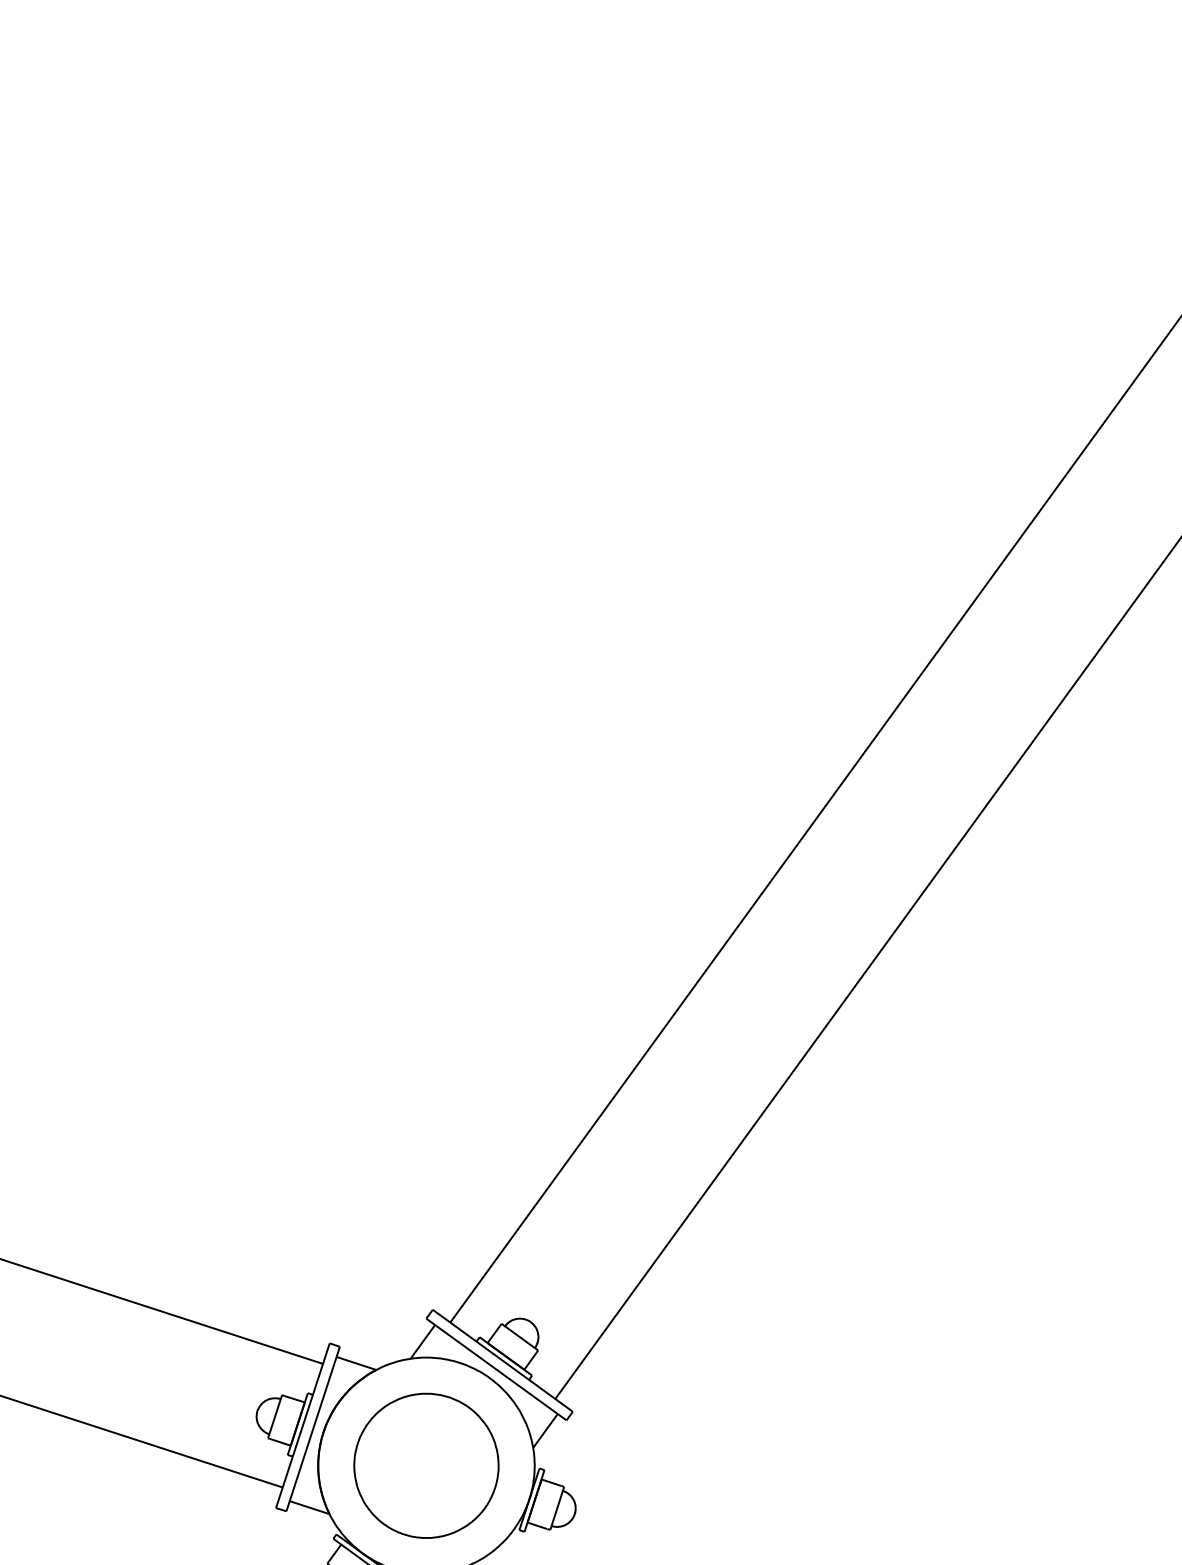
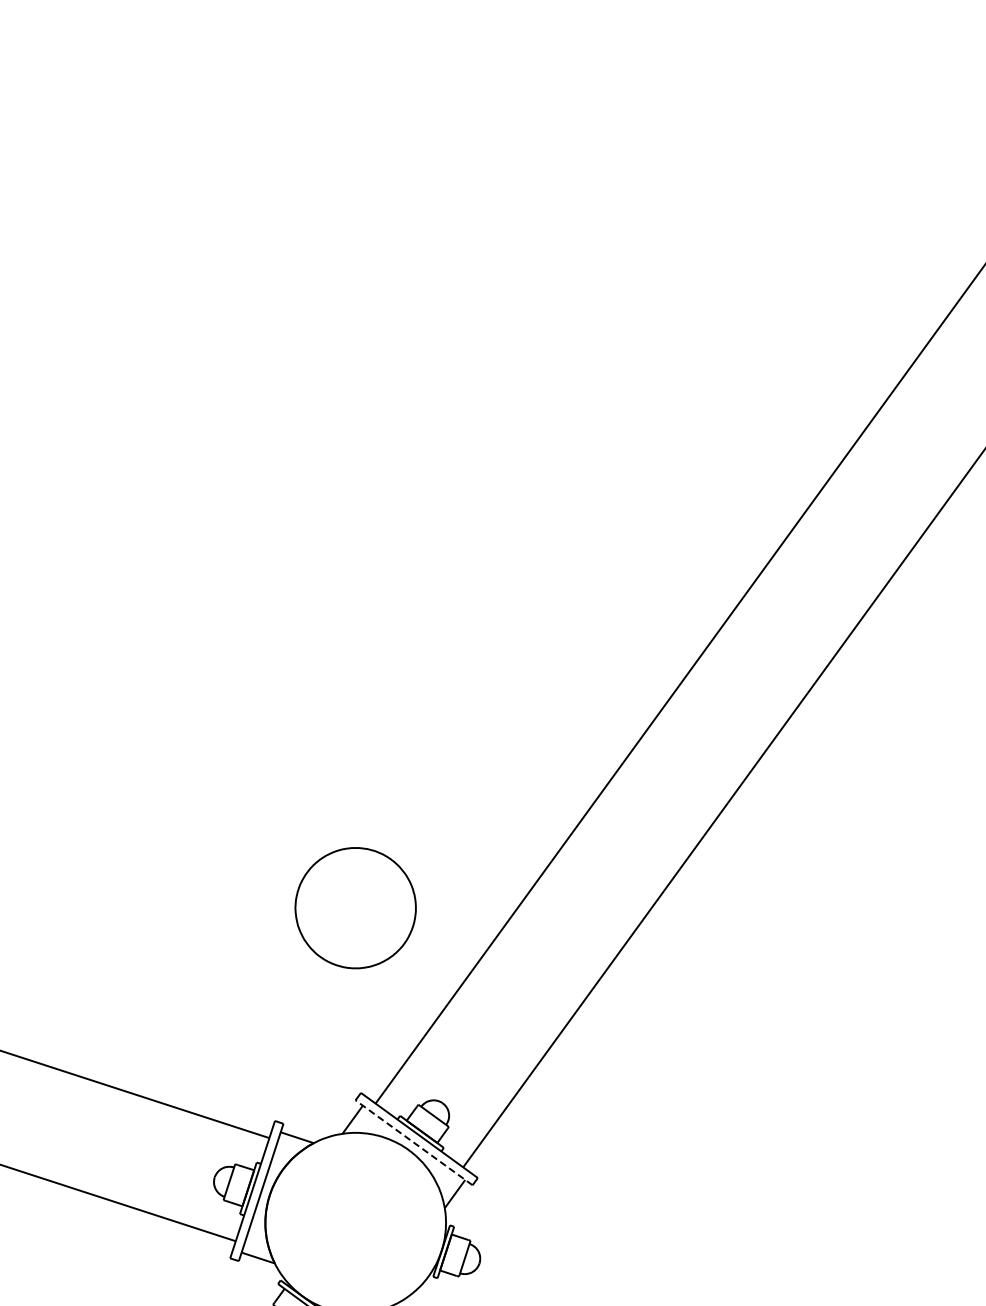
line: (495, 1369) -> (413, 1142), solid -> dashed
part: (426, 1466) -> (355, 908), moved

